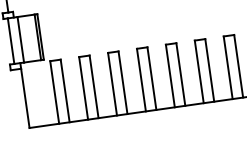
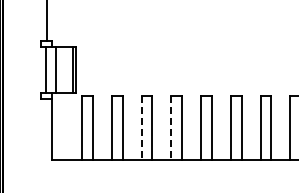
line: (141, 80) -> (171, 128), solid -> dashed
line: (112, 84) -> (141, 128), solid -> dashed

